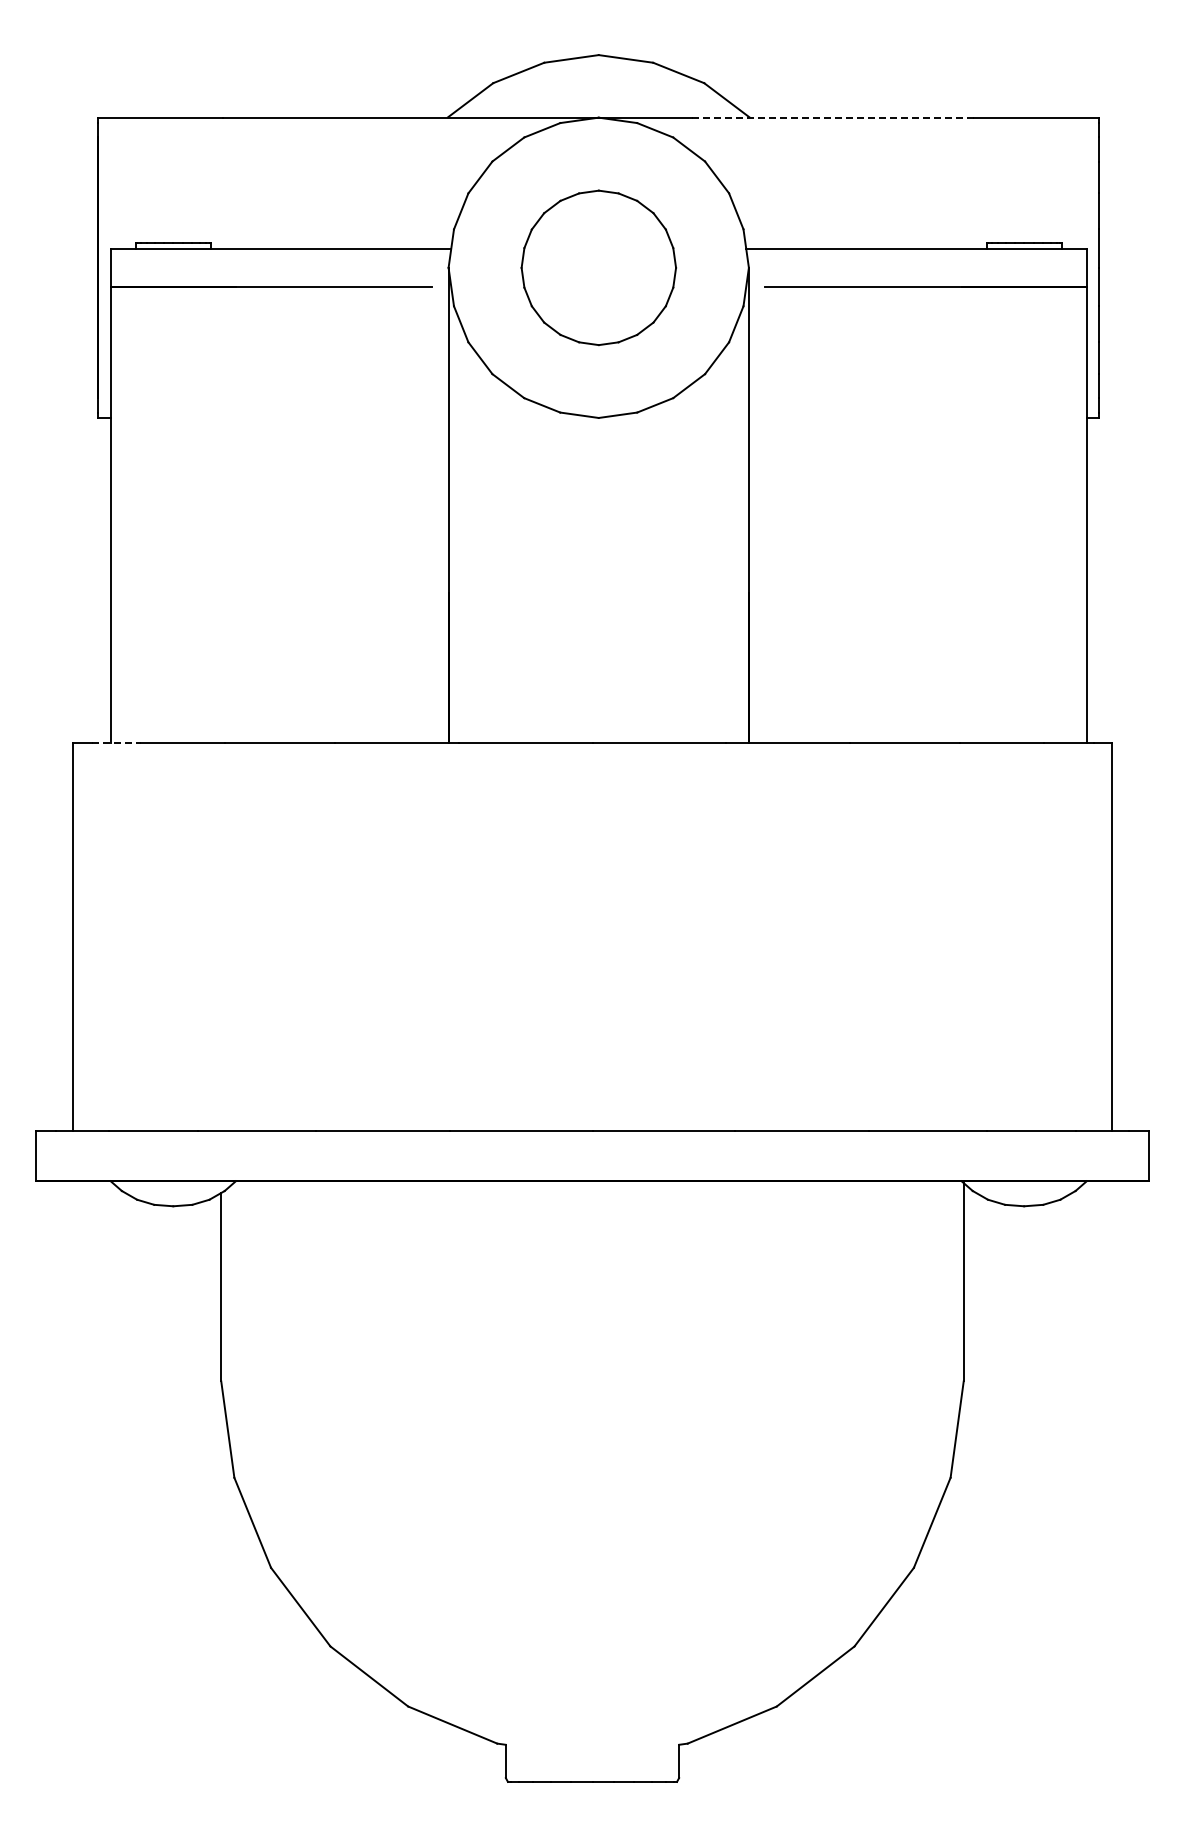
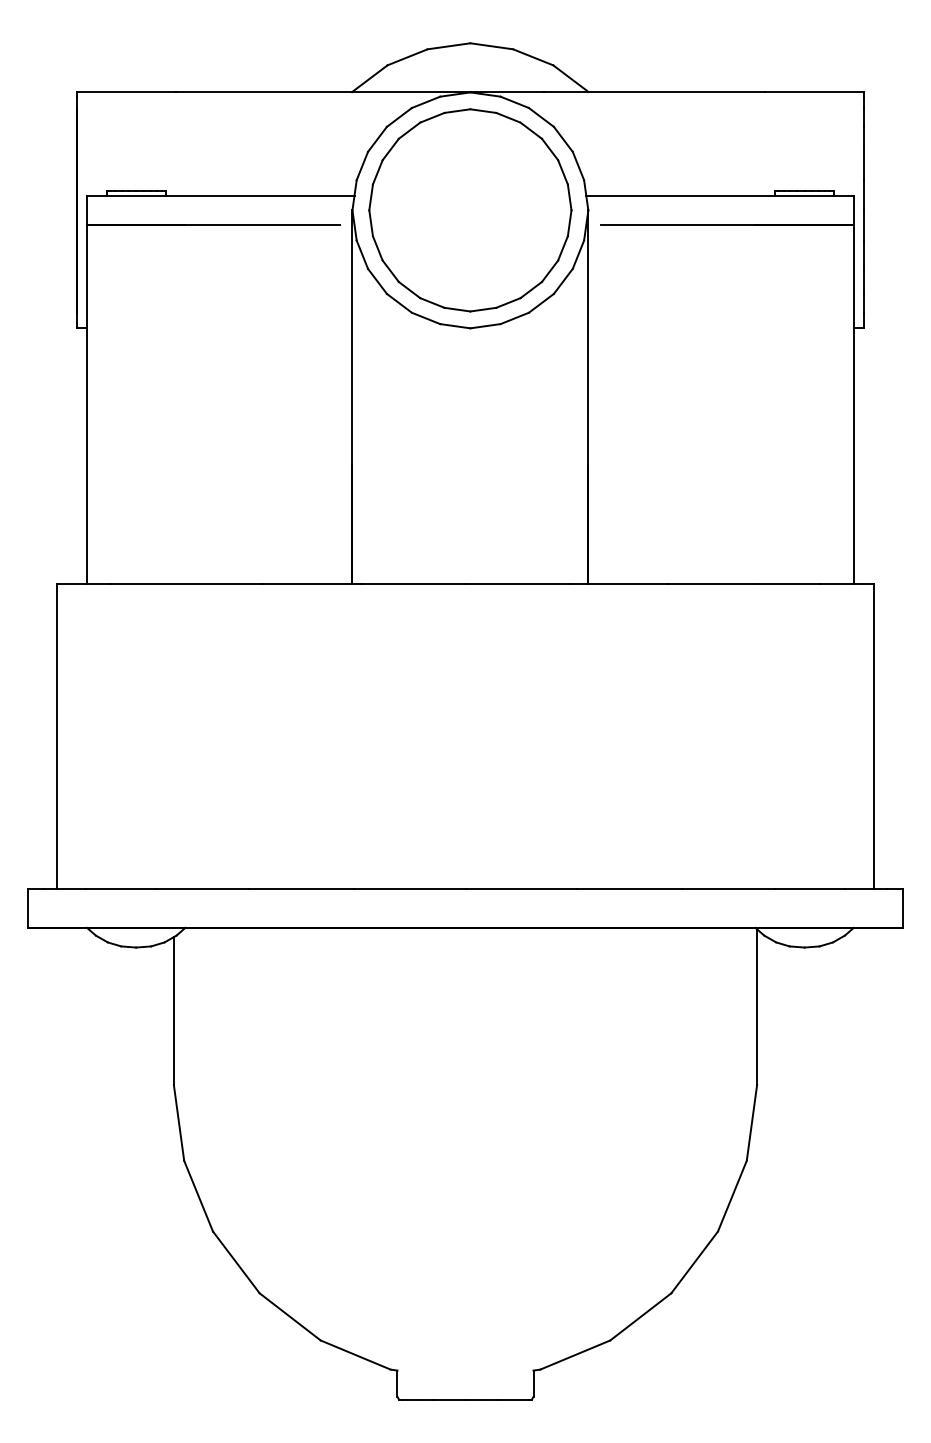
line: (833, 117) -> (654, 92), dashed -> solid
part: (598, 267) -> (470, 210), size x1.67
line: (116, 743) -> (91, 584), dashed -> solid

